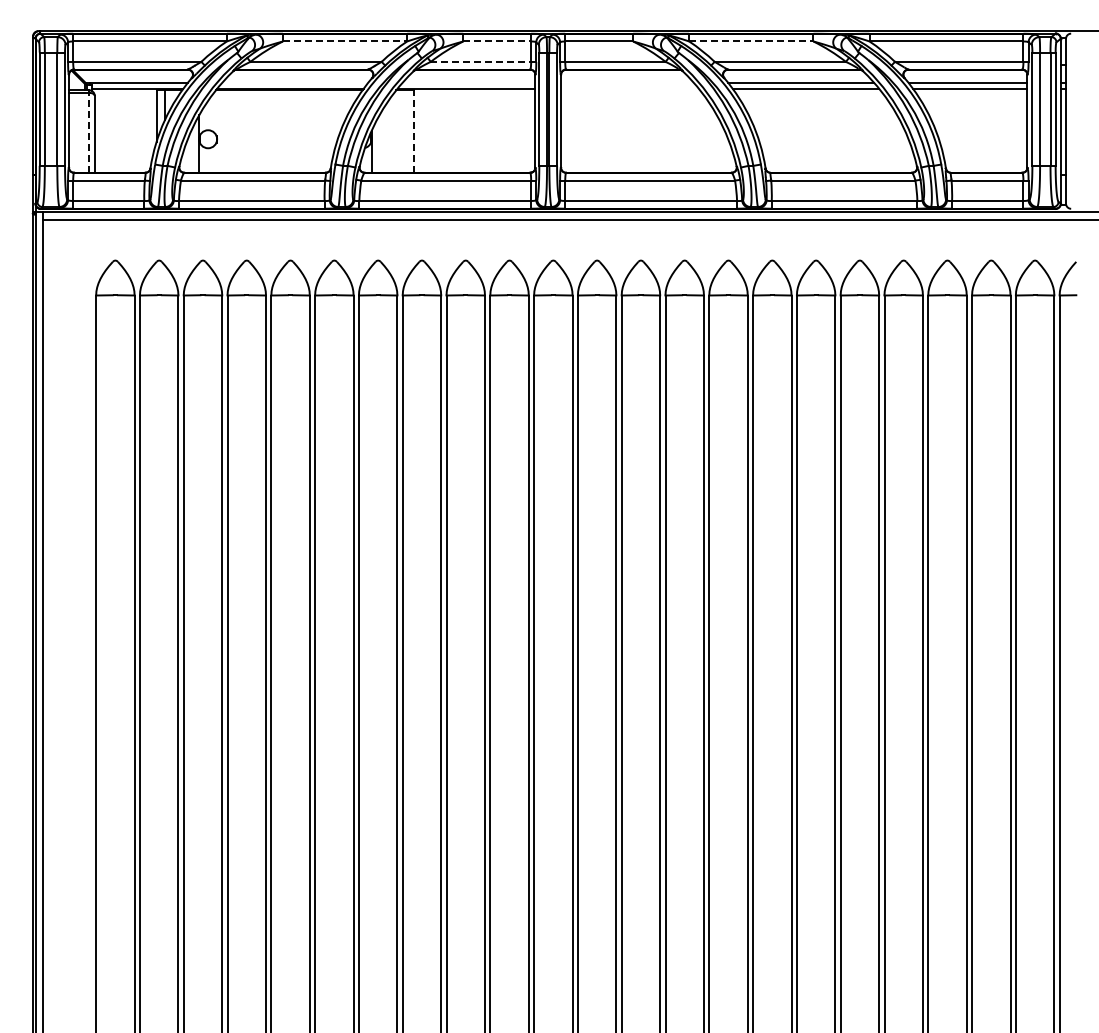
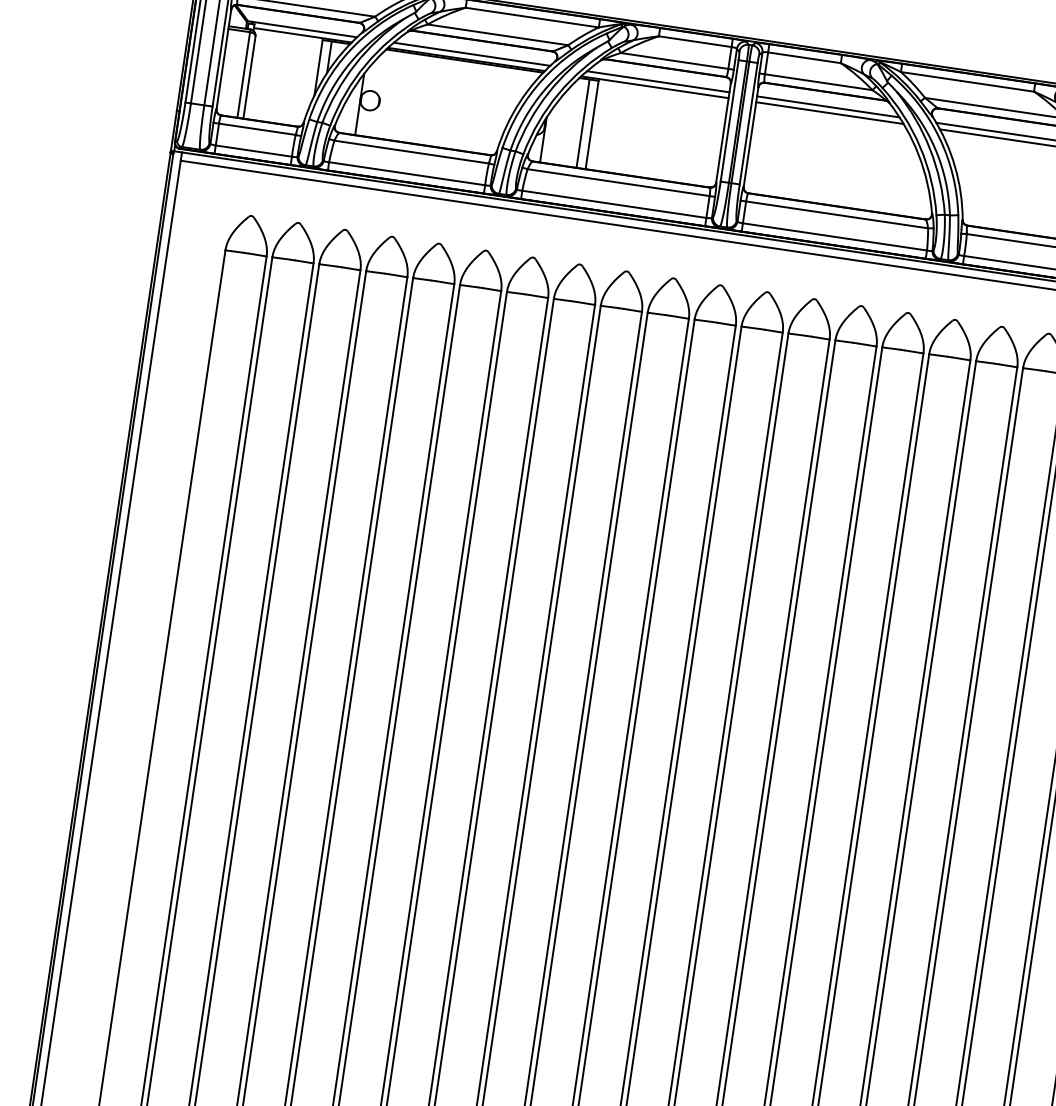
line: (345, 41) -> (532, 17), dashed -> solid
line: (497, 41) -> (695, 41), dashed -> solid
line: (751, 41) -> (967, 81), dashed -> solid
line: (483, 61) -> (677, 60), dashed -> solid
line: (295, 83) -> (472, 54), added
line: (468, 83) -> (657, 82), added
line: (627, 83) -> (828, 107), added
line: (629, 88) -> (829, 112), added
line: (405, 131) -> (582, 123), added
line: (414, 131) -> (592, 125), dashed -> solid
line: (89, 132) -> (244, 74), dashed -> solid

